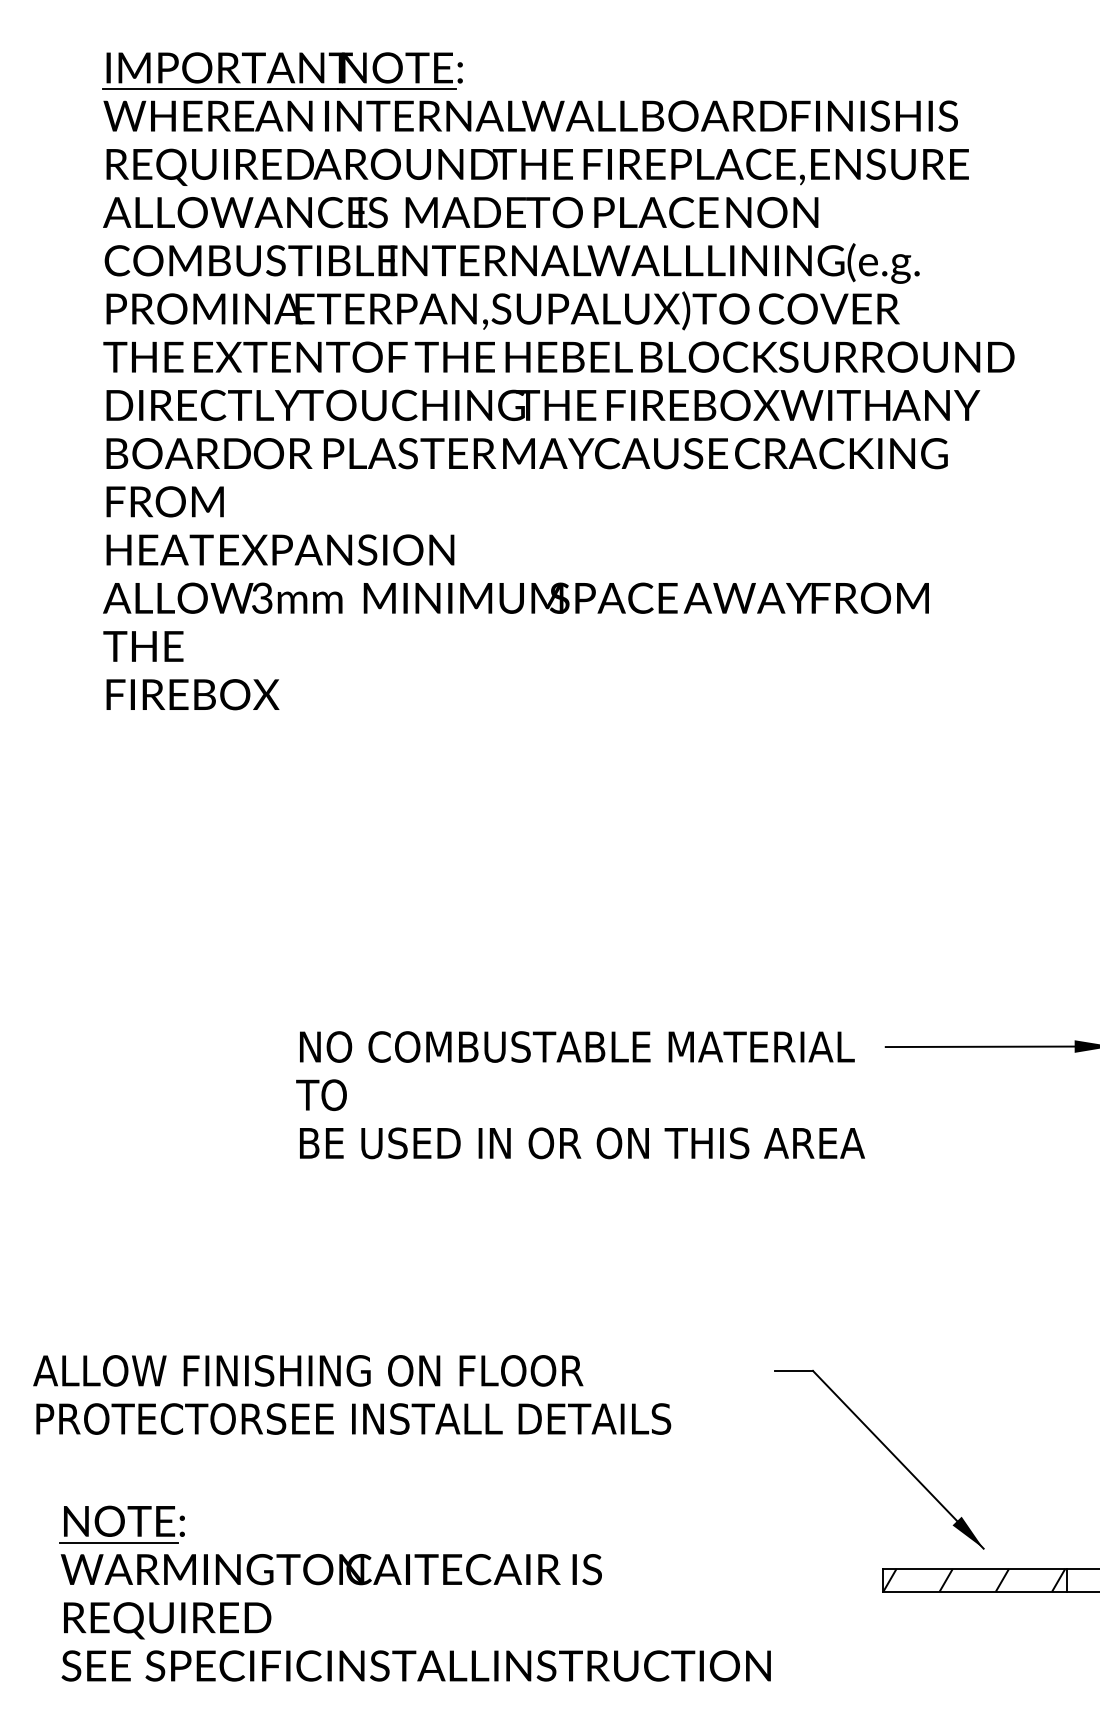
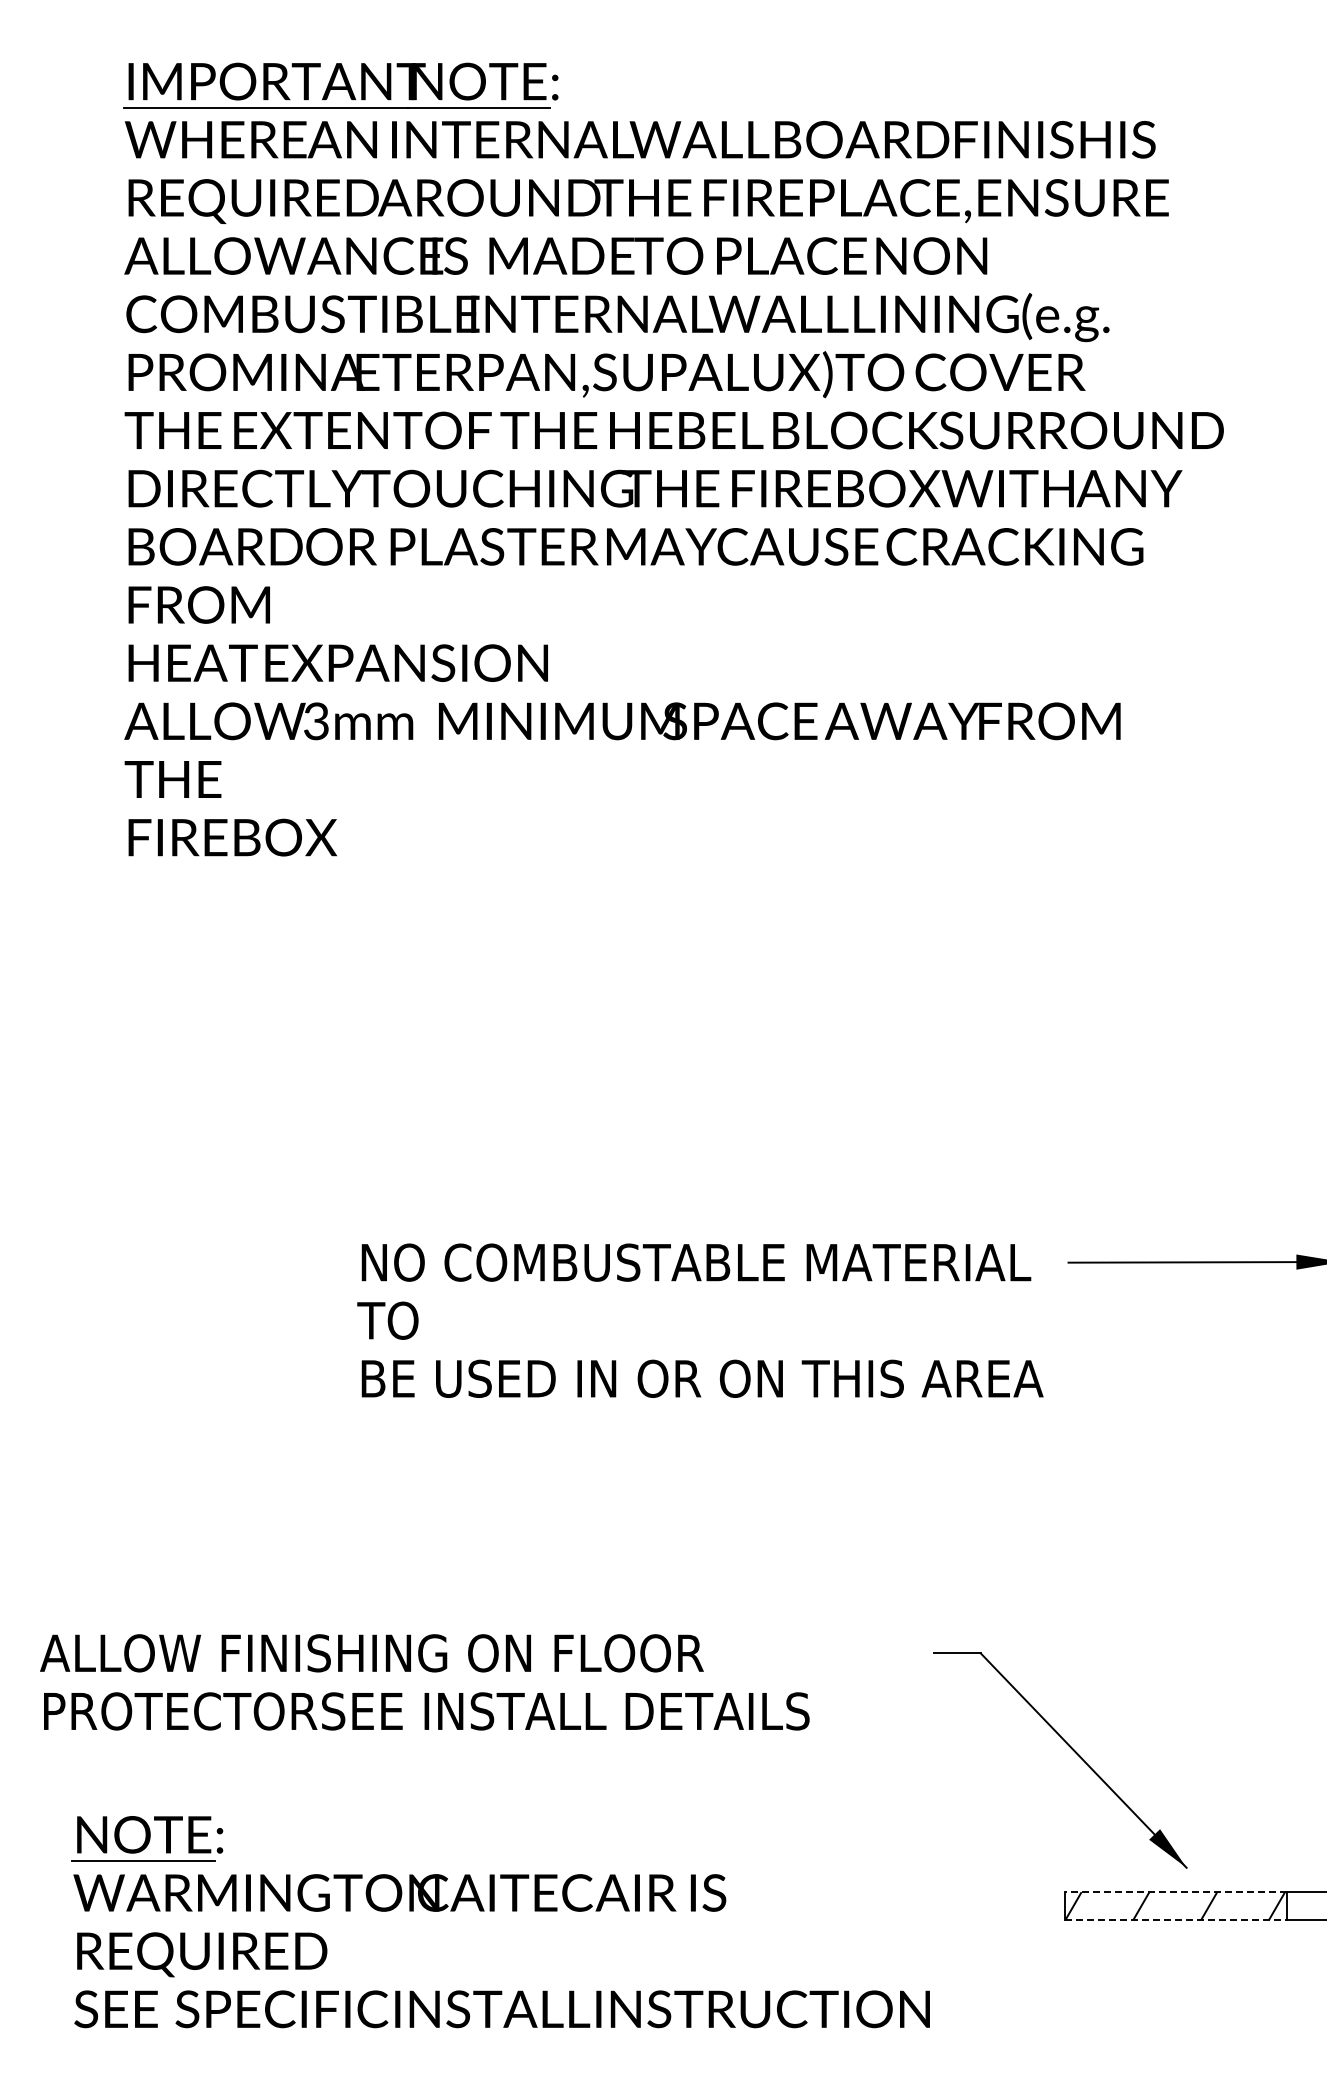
line: (974, 1569) -> (1175, 1892), solid -> dashed
line: (975, 1591) -> (1176, 1919), solid -> dashed

